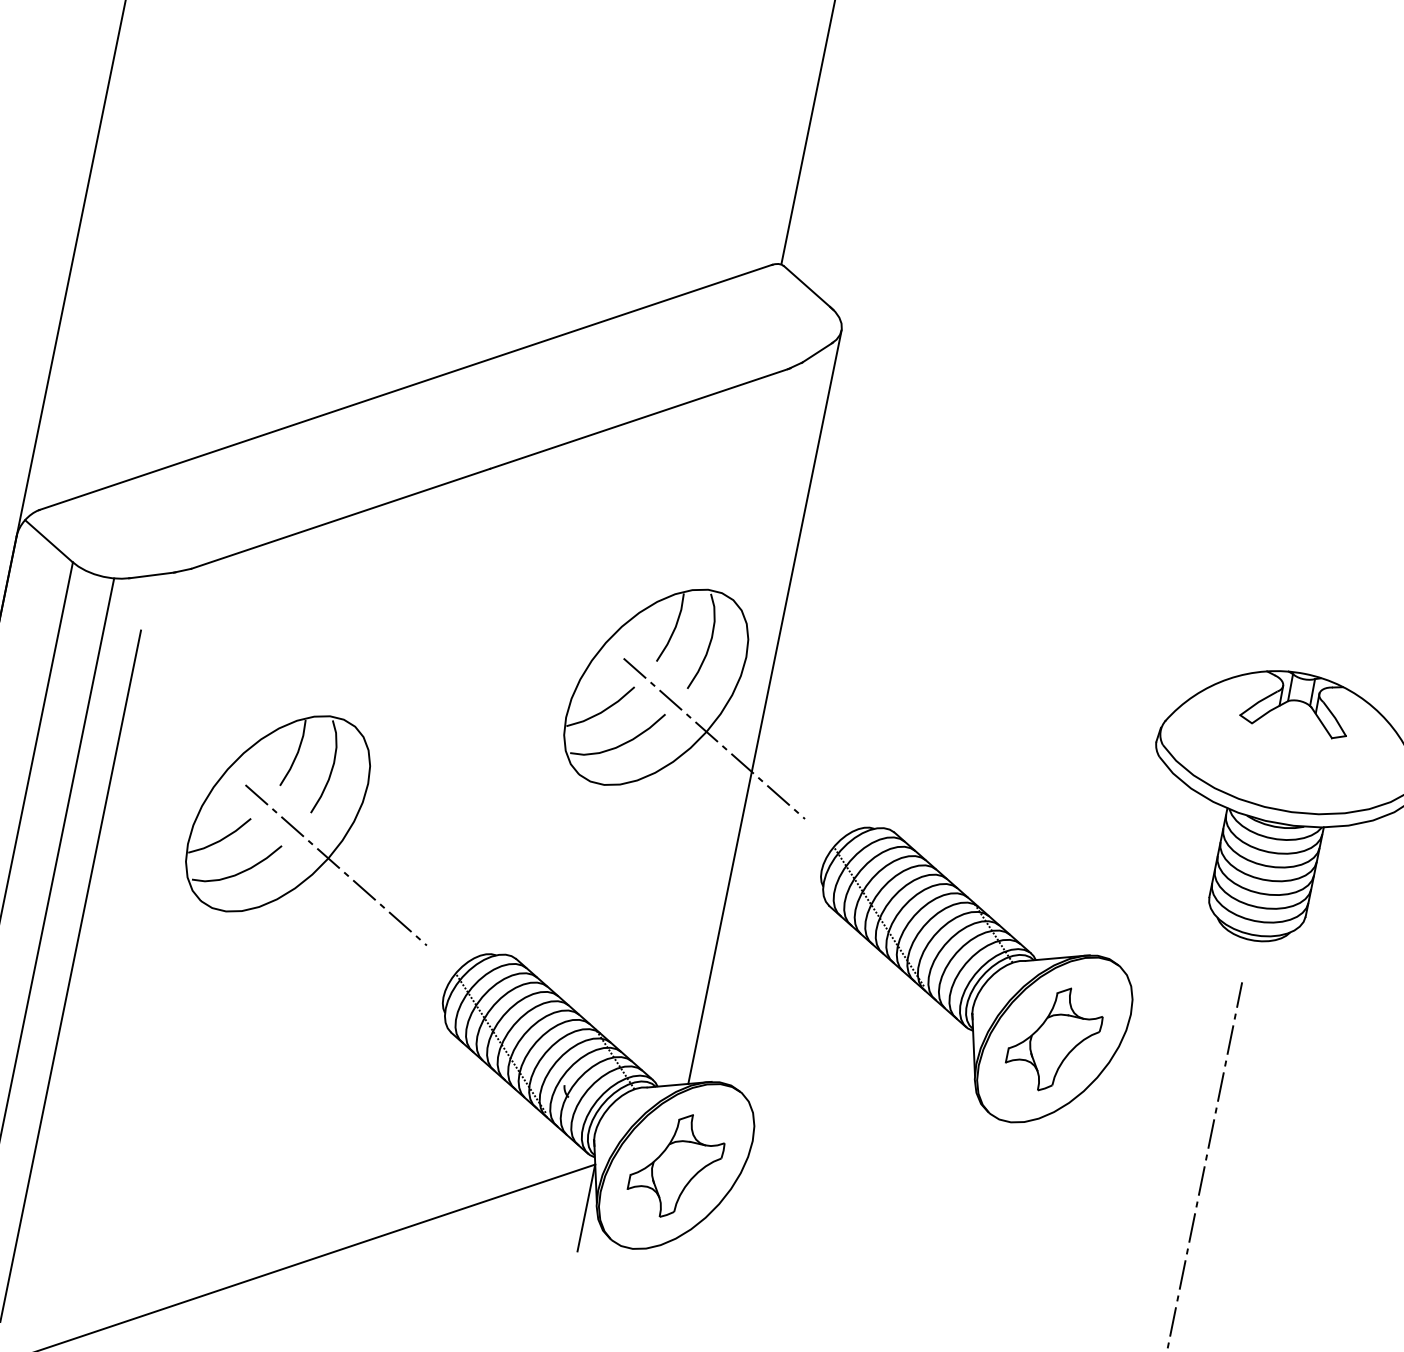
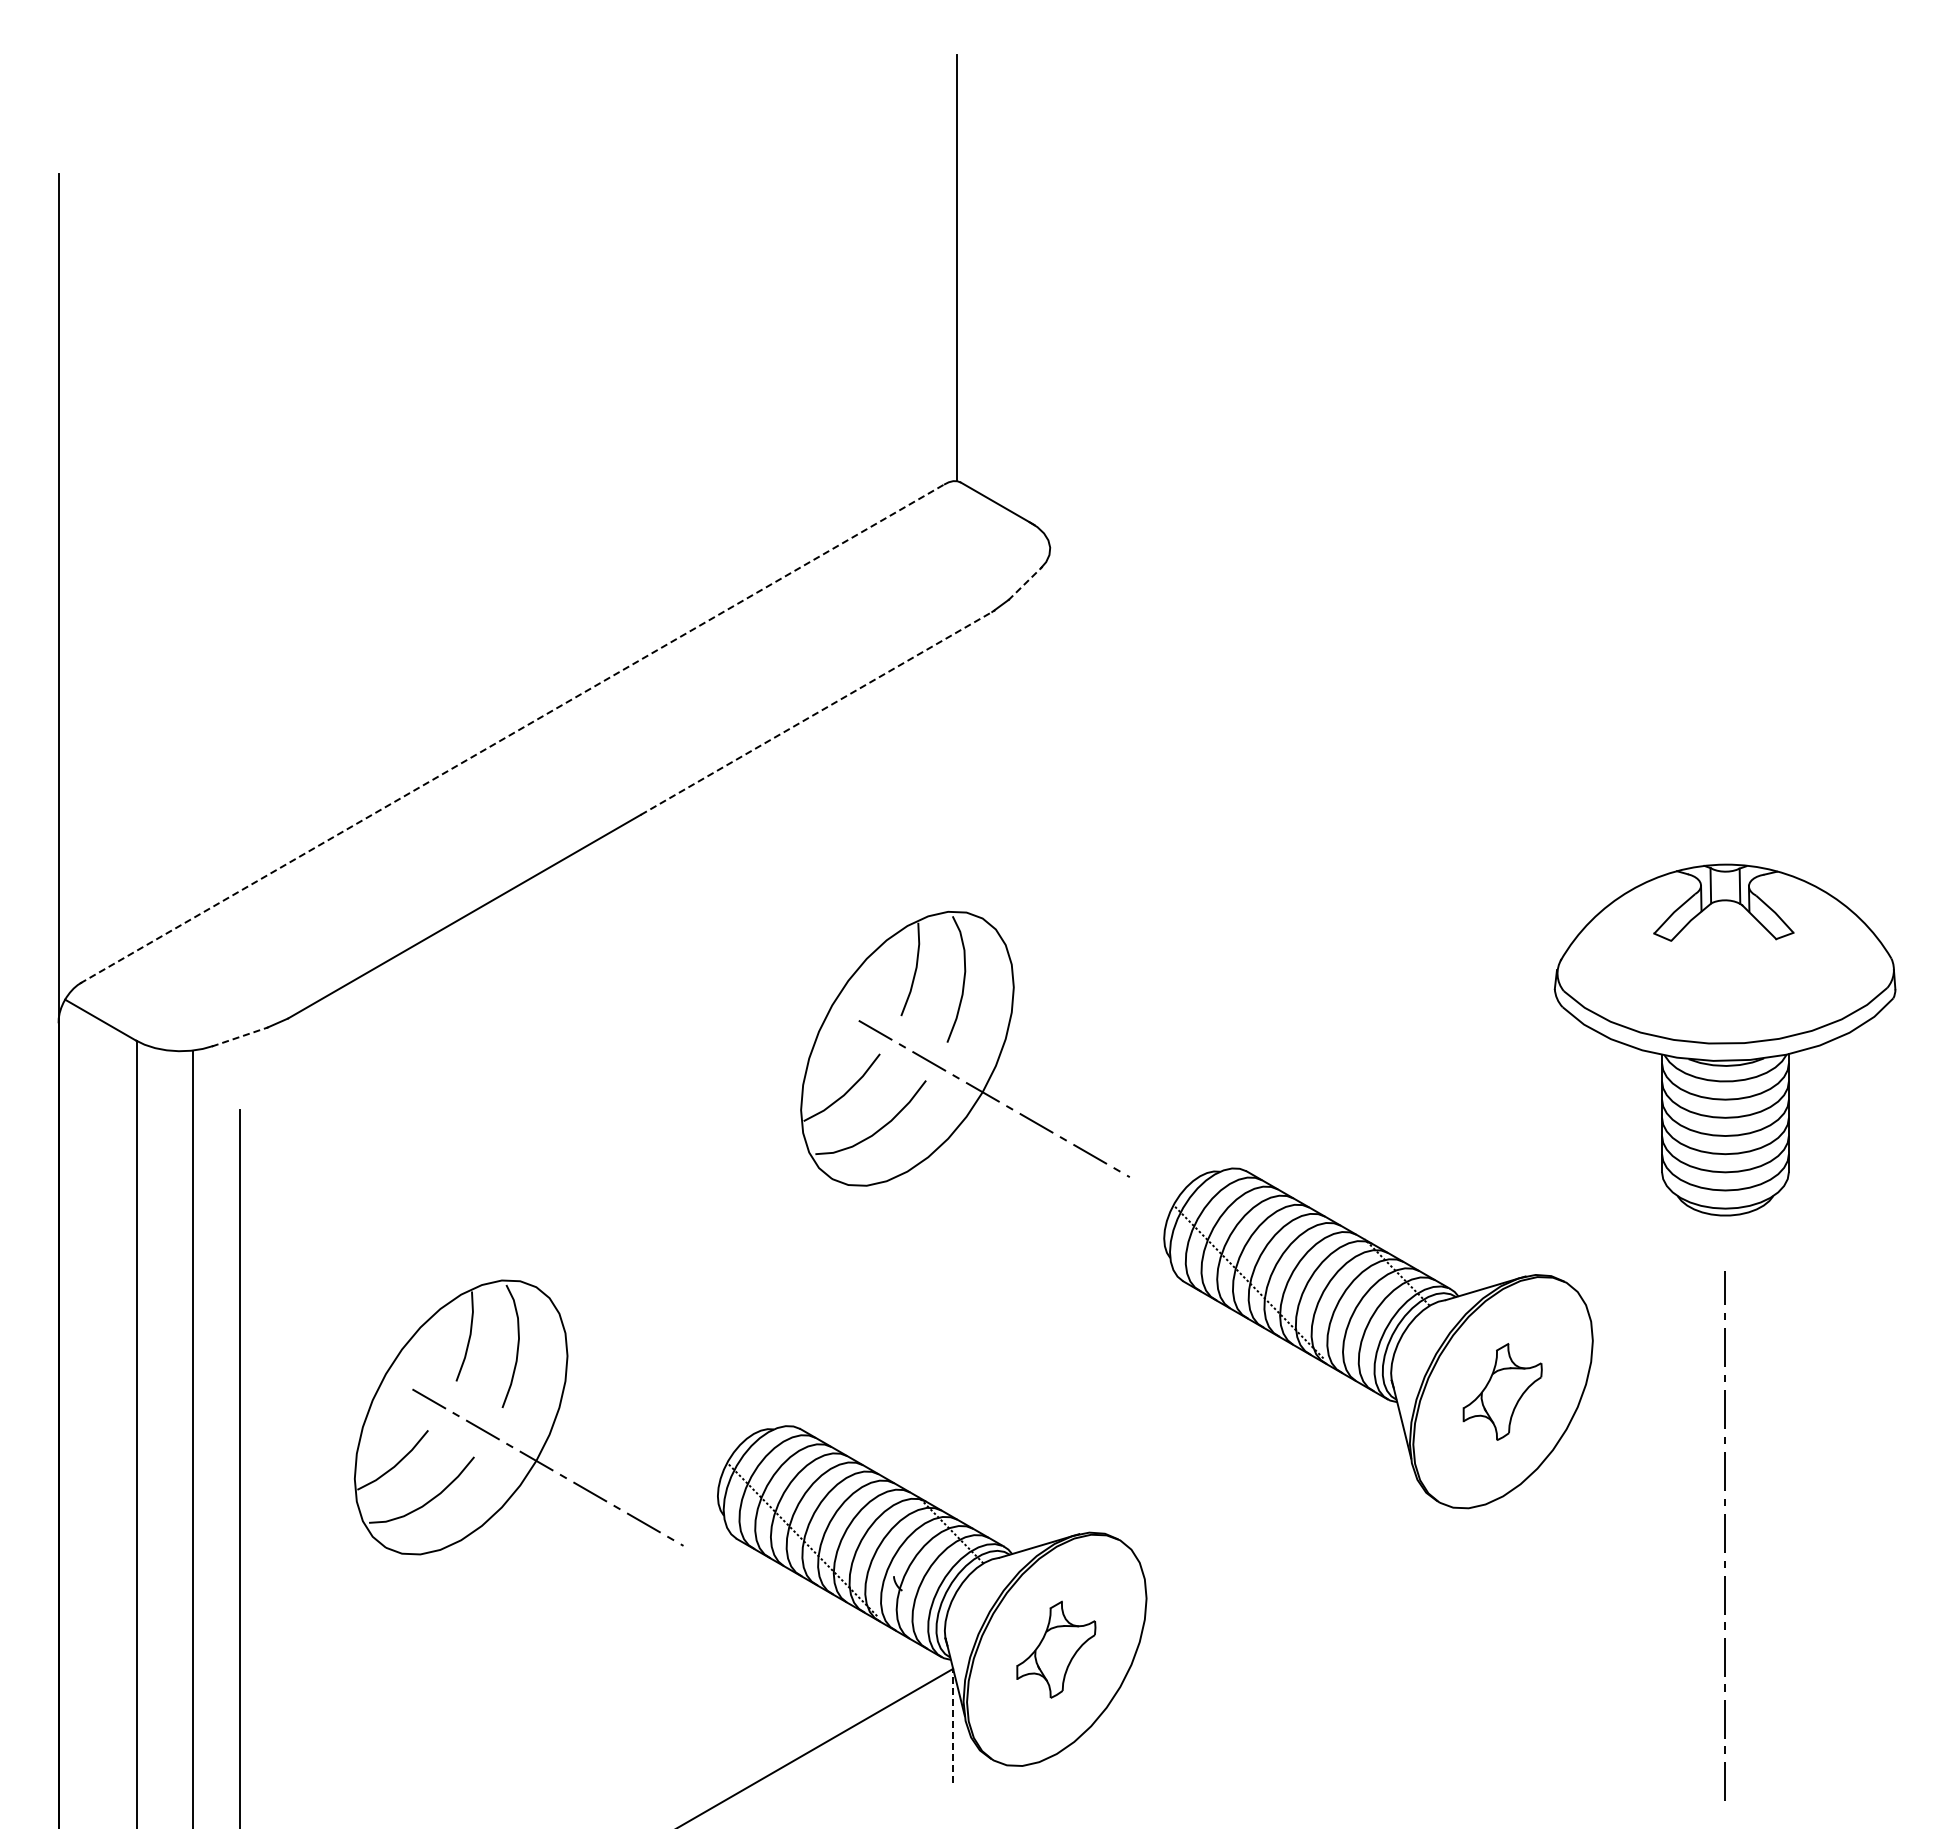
line: (817, 352) -> (1025, 583), solid -> dashed
line: (406, 387) -> (513, 733), solid -> dashed
line: (640, 418) -> (818, 712), solid -> dashed
line: (152, 575) -> (240, 1036), solid -> dashed
line: (765, 706) -> (1050, 1045), removed
part: (321, 822) -> (518, 1417), moved
part: (1054, 1039) -> (1502, 1391), size x0.7
part: (676, 1165) -> (1056, 1649), size x0.7
line: (586, 1207) -> (953, 1725), solid -> dashed

